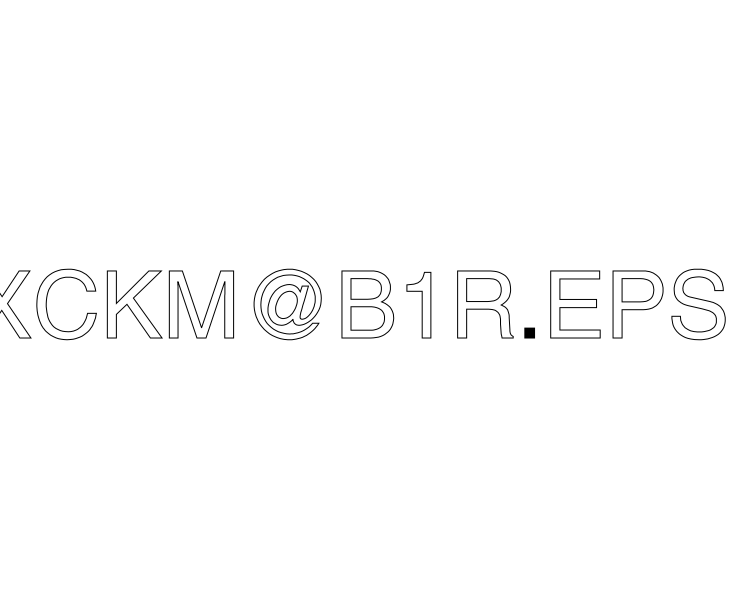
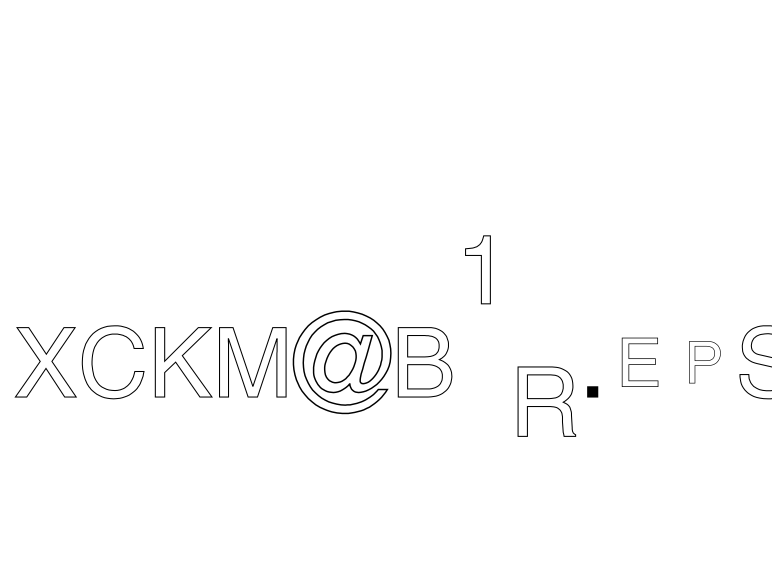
part: (287, 304) -> (341, 362), size x1.4
part: (418, 304) -> (477, 269), moved
part: (485, 304) -> (546, 401), moved
part: (575, 304) -> (640, 362), size x0.7
part: (637, 304) -> (704, 362), size x0.6

